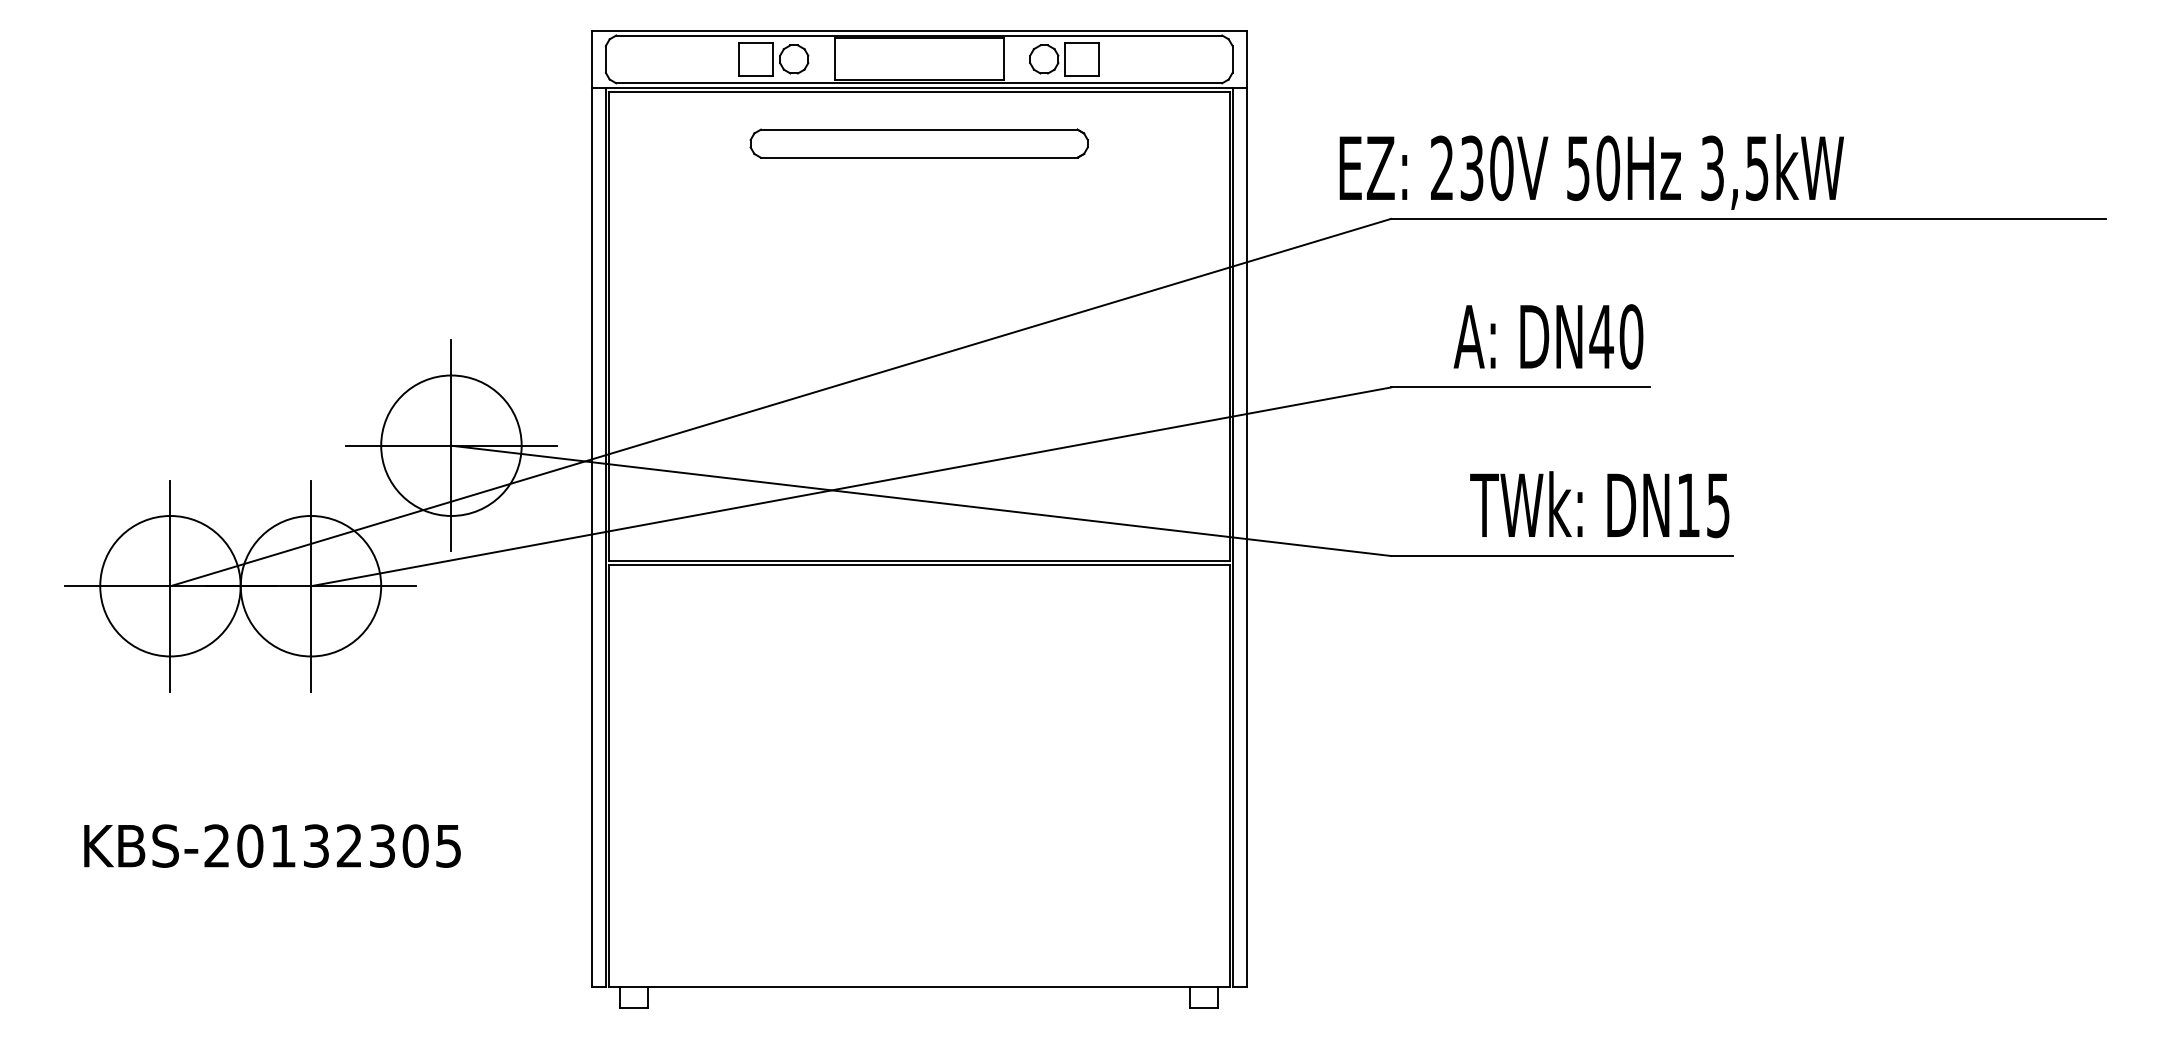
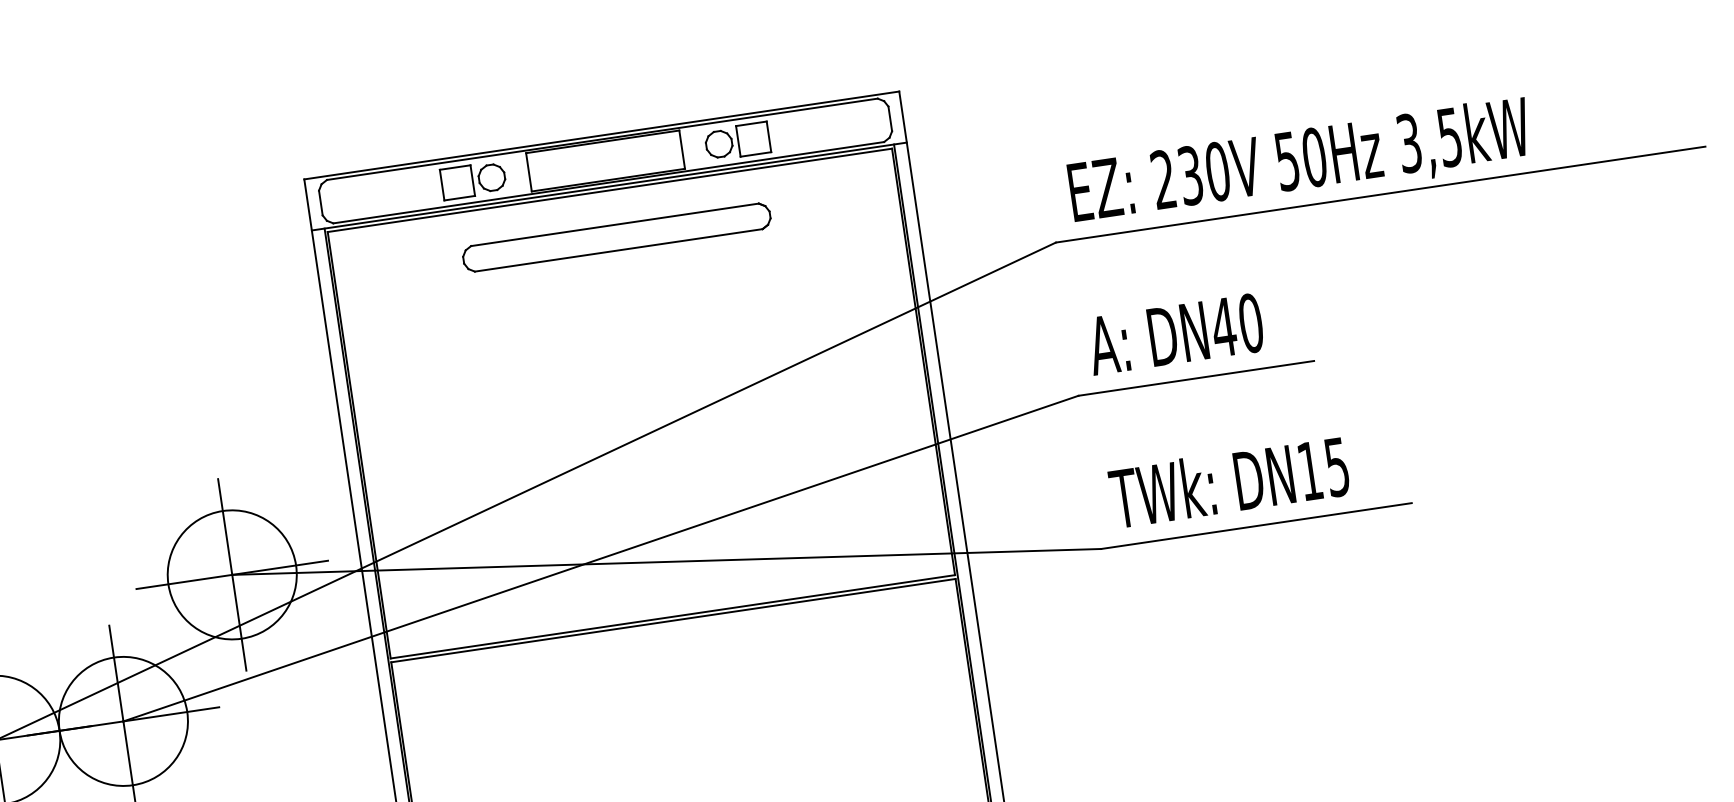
text: (1591, 171) -> (1299, 162), moved
text: (1548, 336) -> (1175, 334), moved
text: (1599, 504) -> (1229, 482), moved

